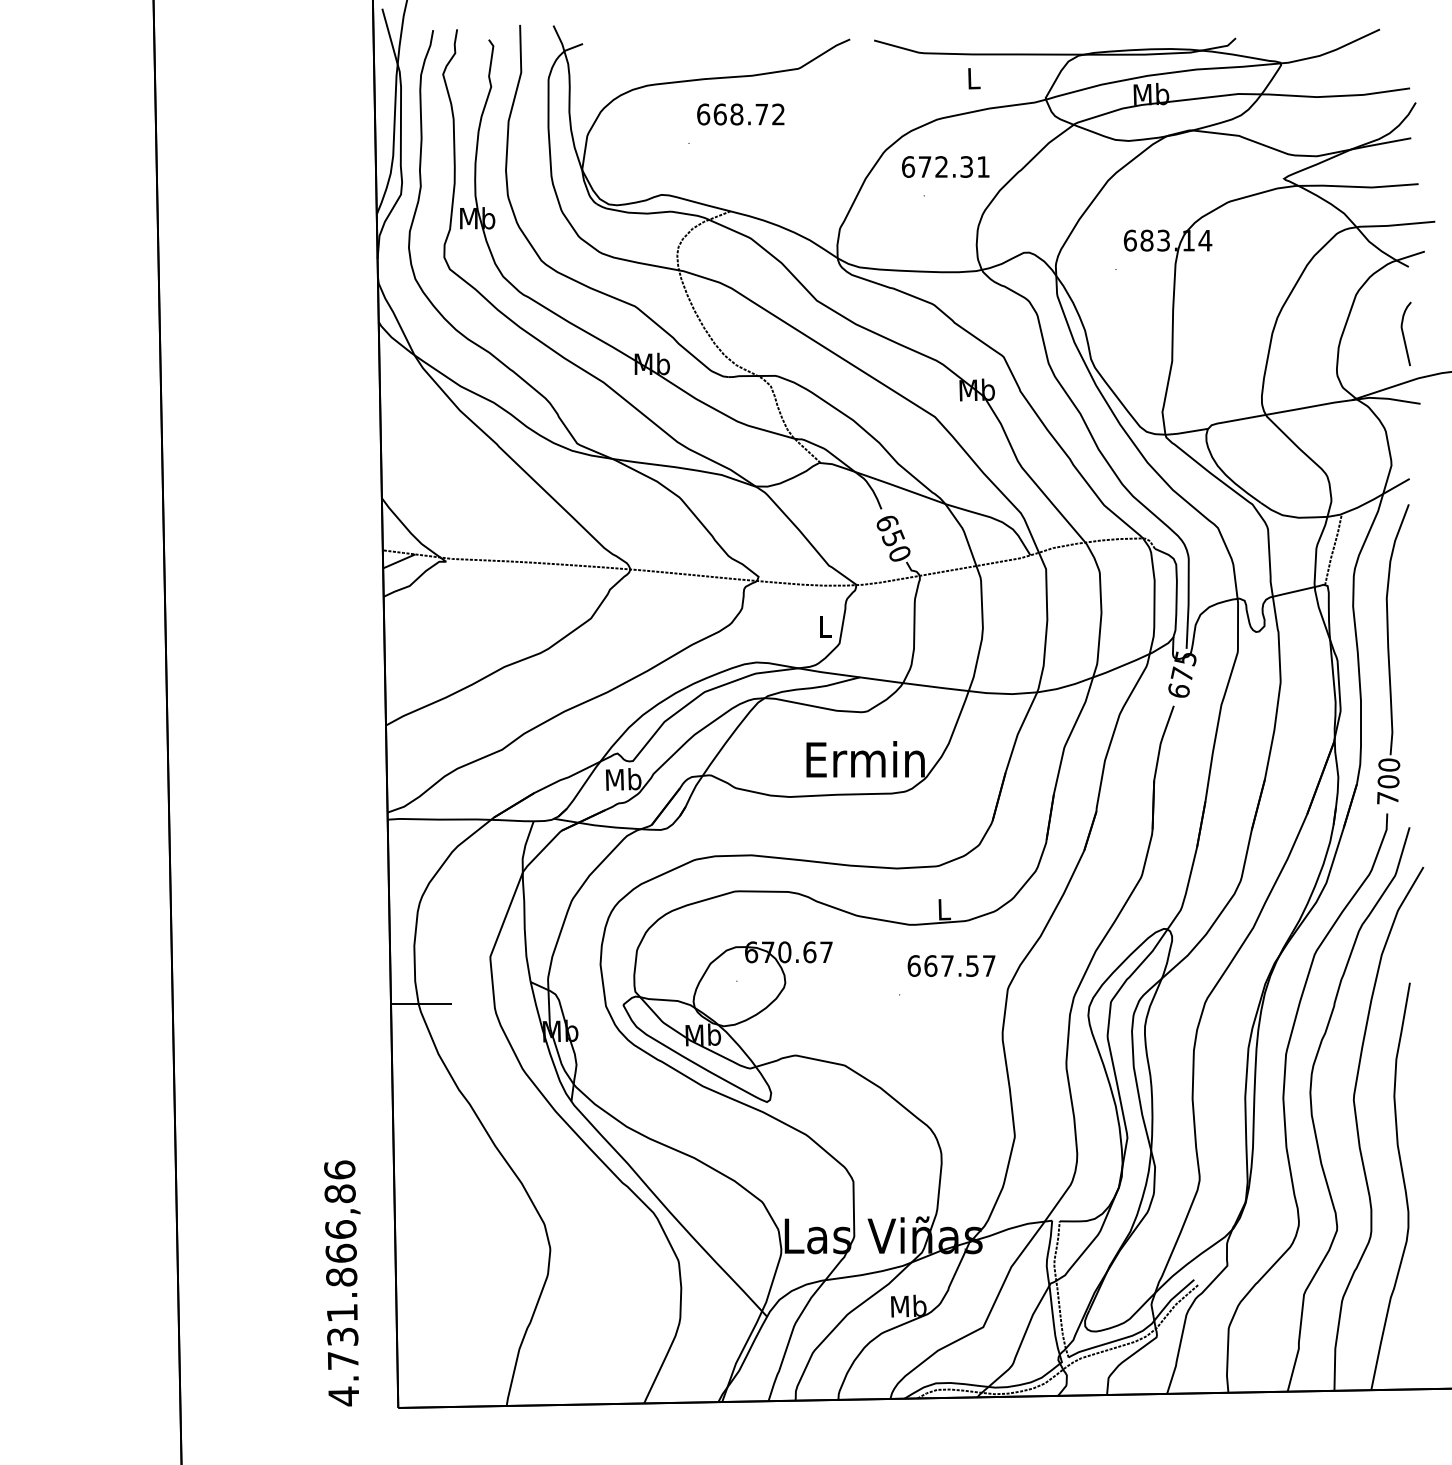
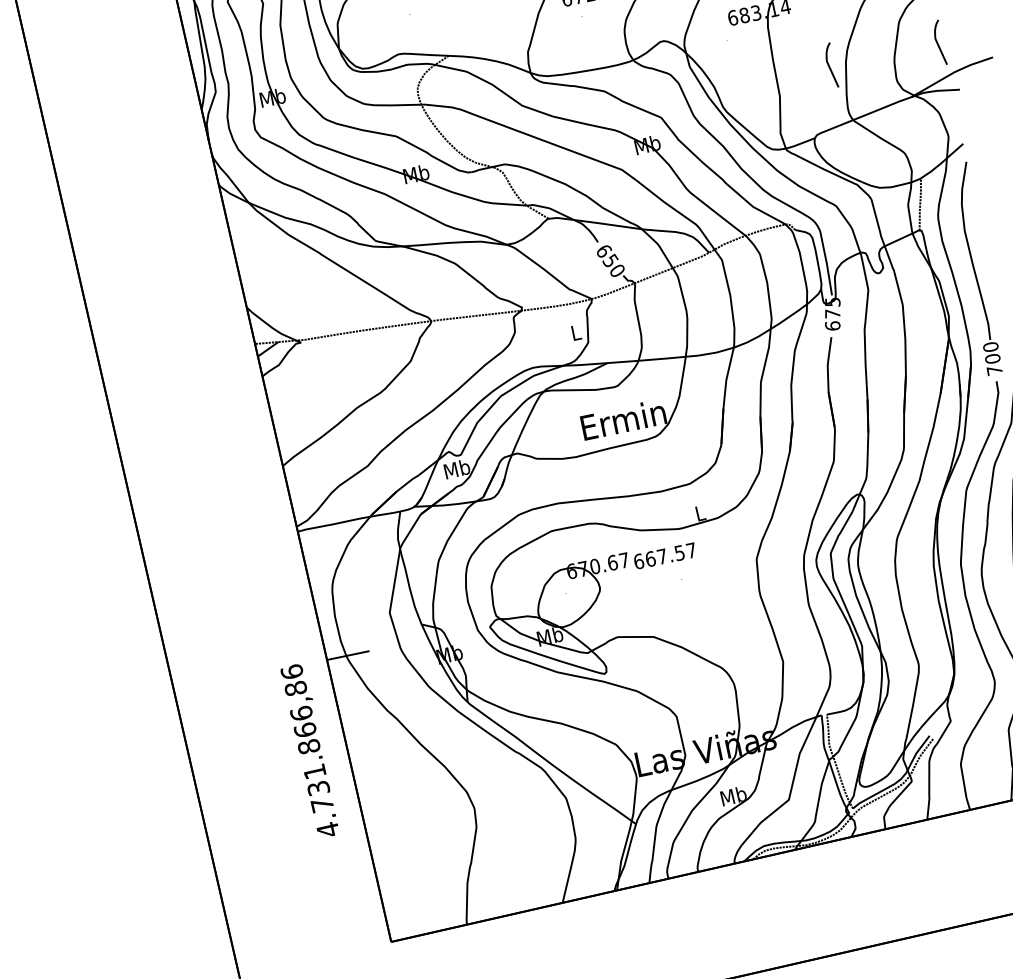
curve: (1249, 334) -> (830, 66), added
text: (951, 965) -> (665, 555), moved
text: (342, 1283) -> (310, 751), moved

